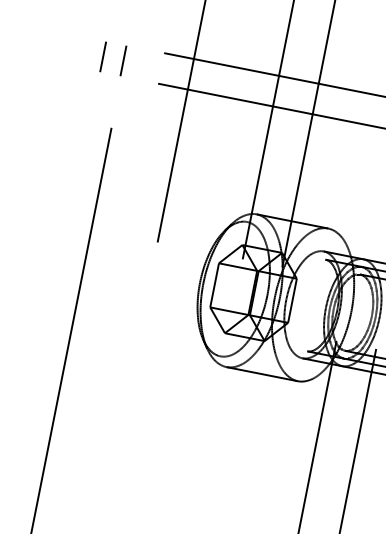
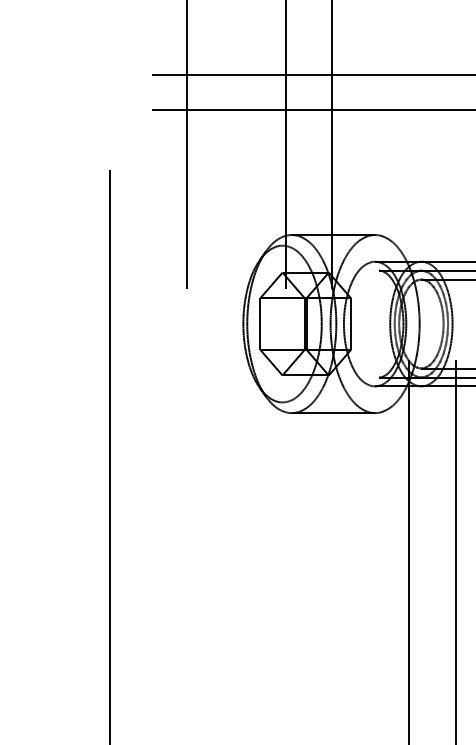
line: (103, 56) -> (84, 92), removed
line: (123, 61) -> (108, 92), removed

